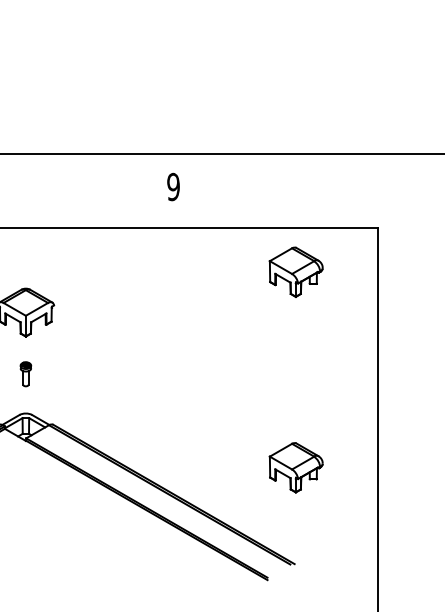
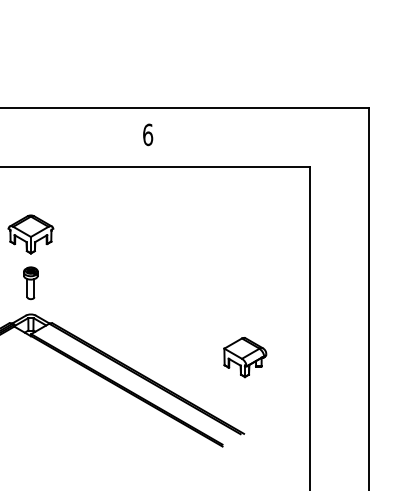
text: (174, 186) -> (148, 134), 9 -> 6
part: (296, 272) -> (245, 202), removed
part: (25, 374) -> (30, 283), size x1.67

